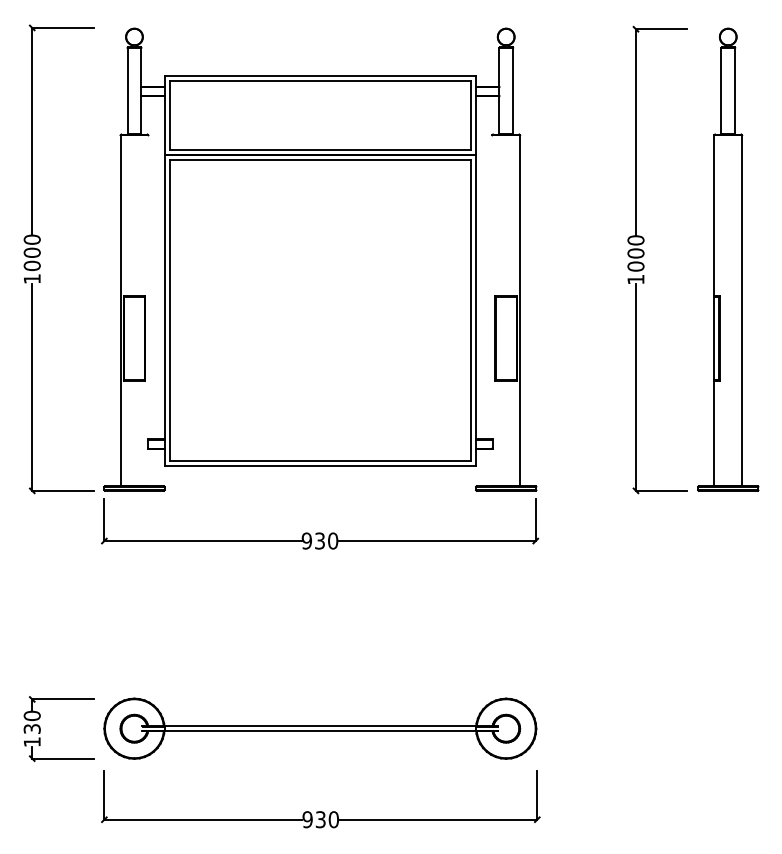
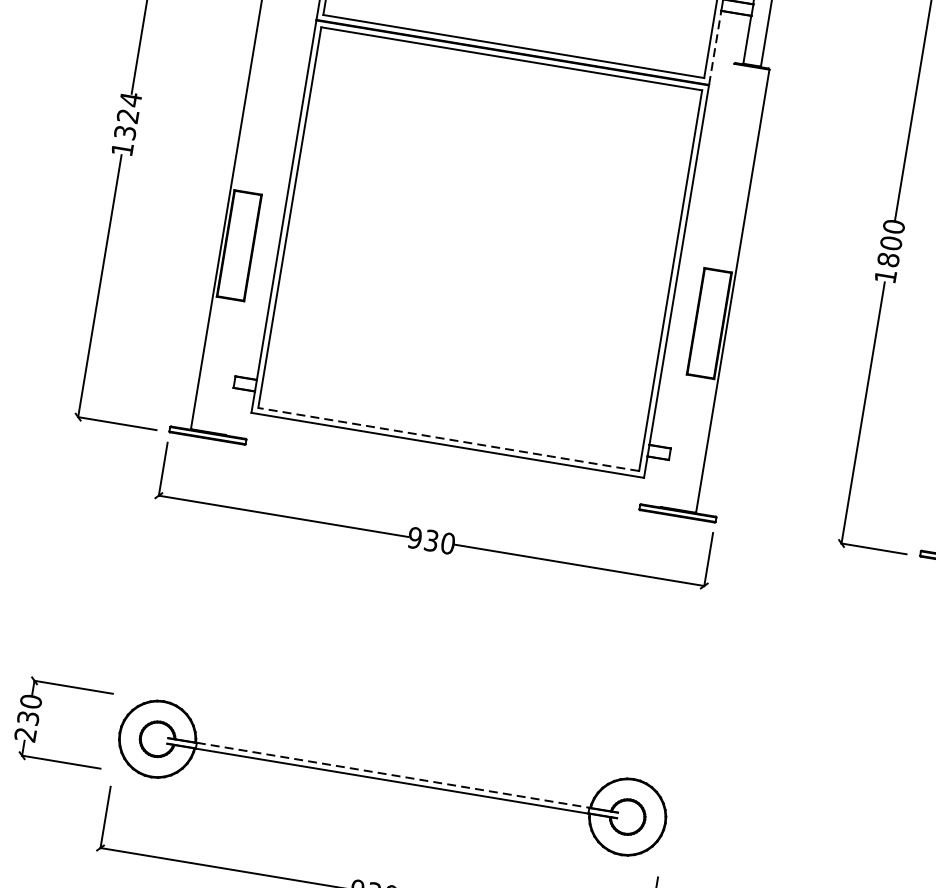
line: (475, 124) -> (715, 46), solid -> dashed
text: (31, 252) -> (127, 115), 1000 -> 1324
text: (635, 266) -> (887, 259), 1000 -> 1800
line: (320, 460) -> (448, 439), solid -> dashed
line: (320, 726) -> (393, 775), solid -> dashed
text: (31, 742) -> (24, 735), 130 -> 230

